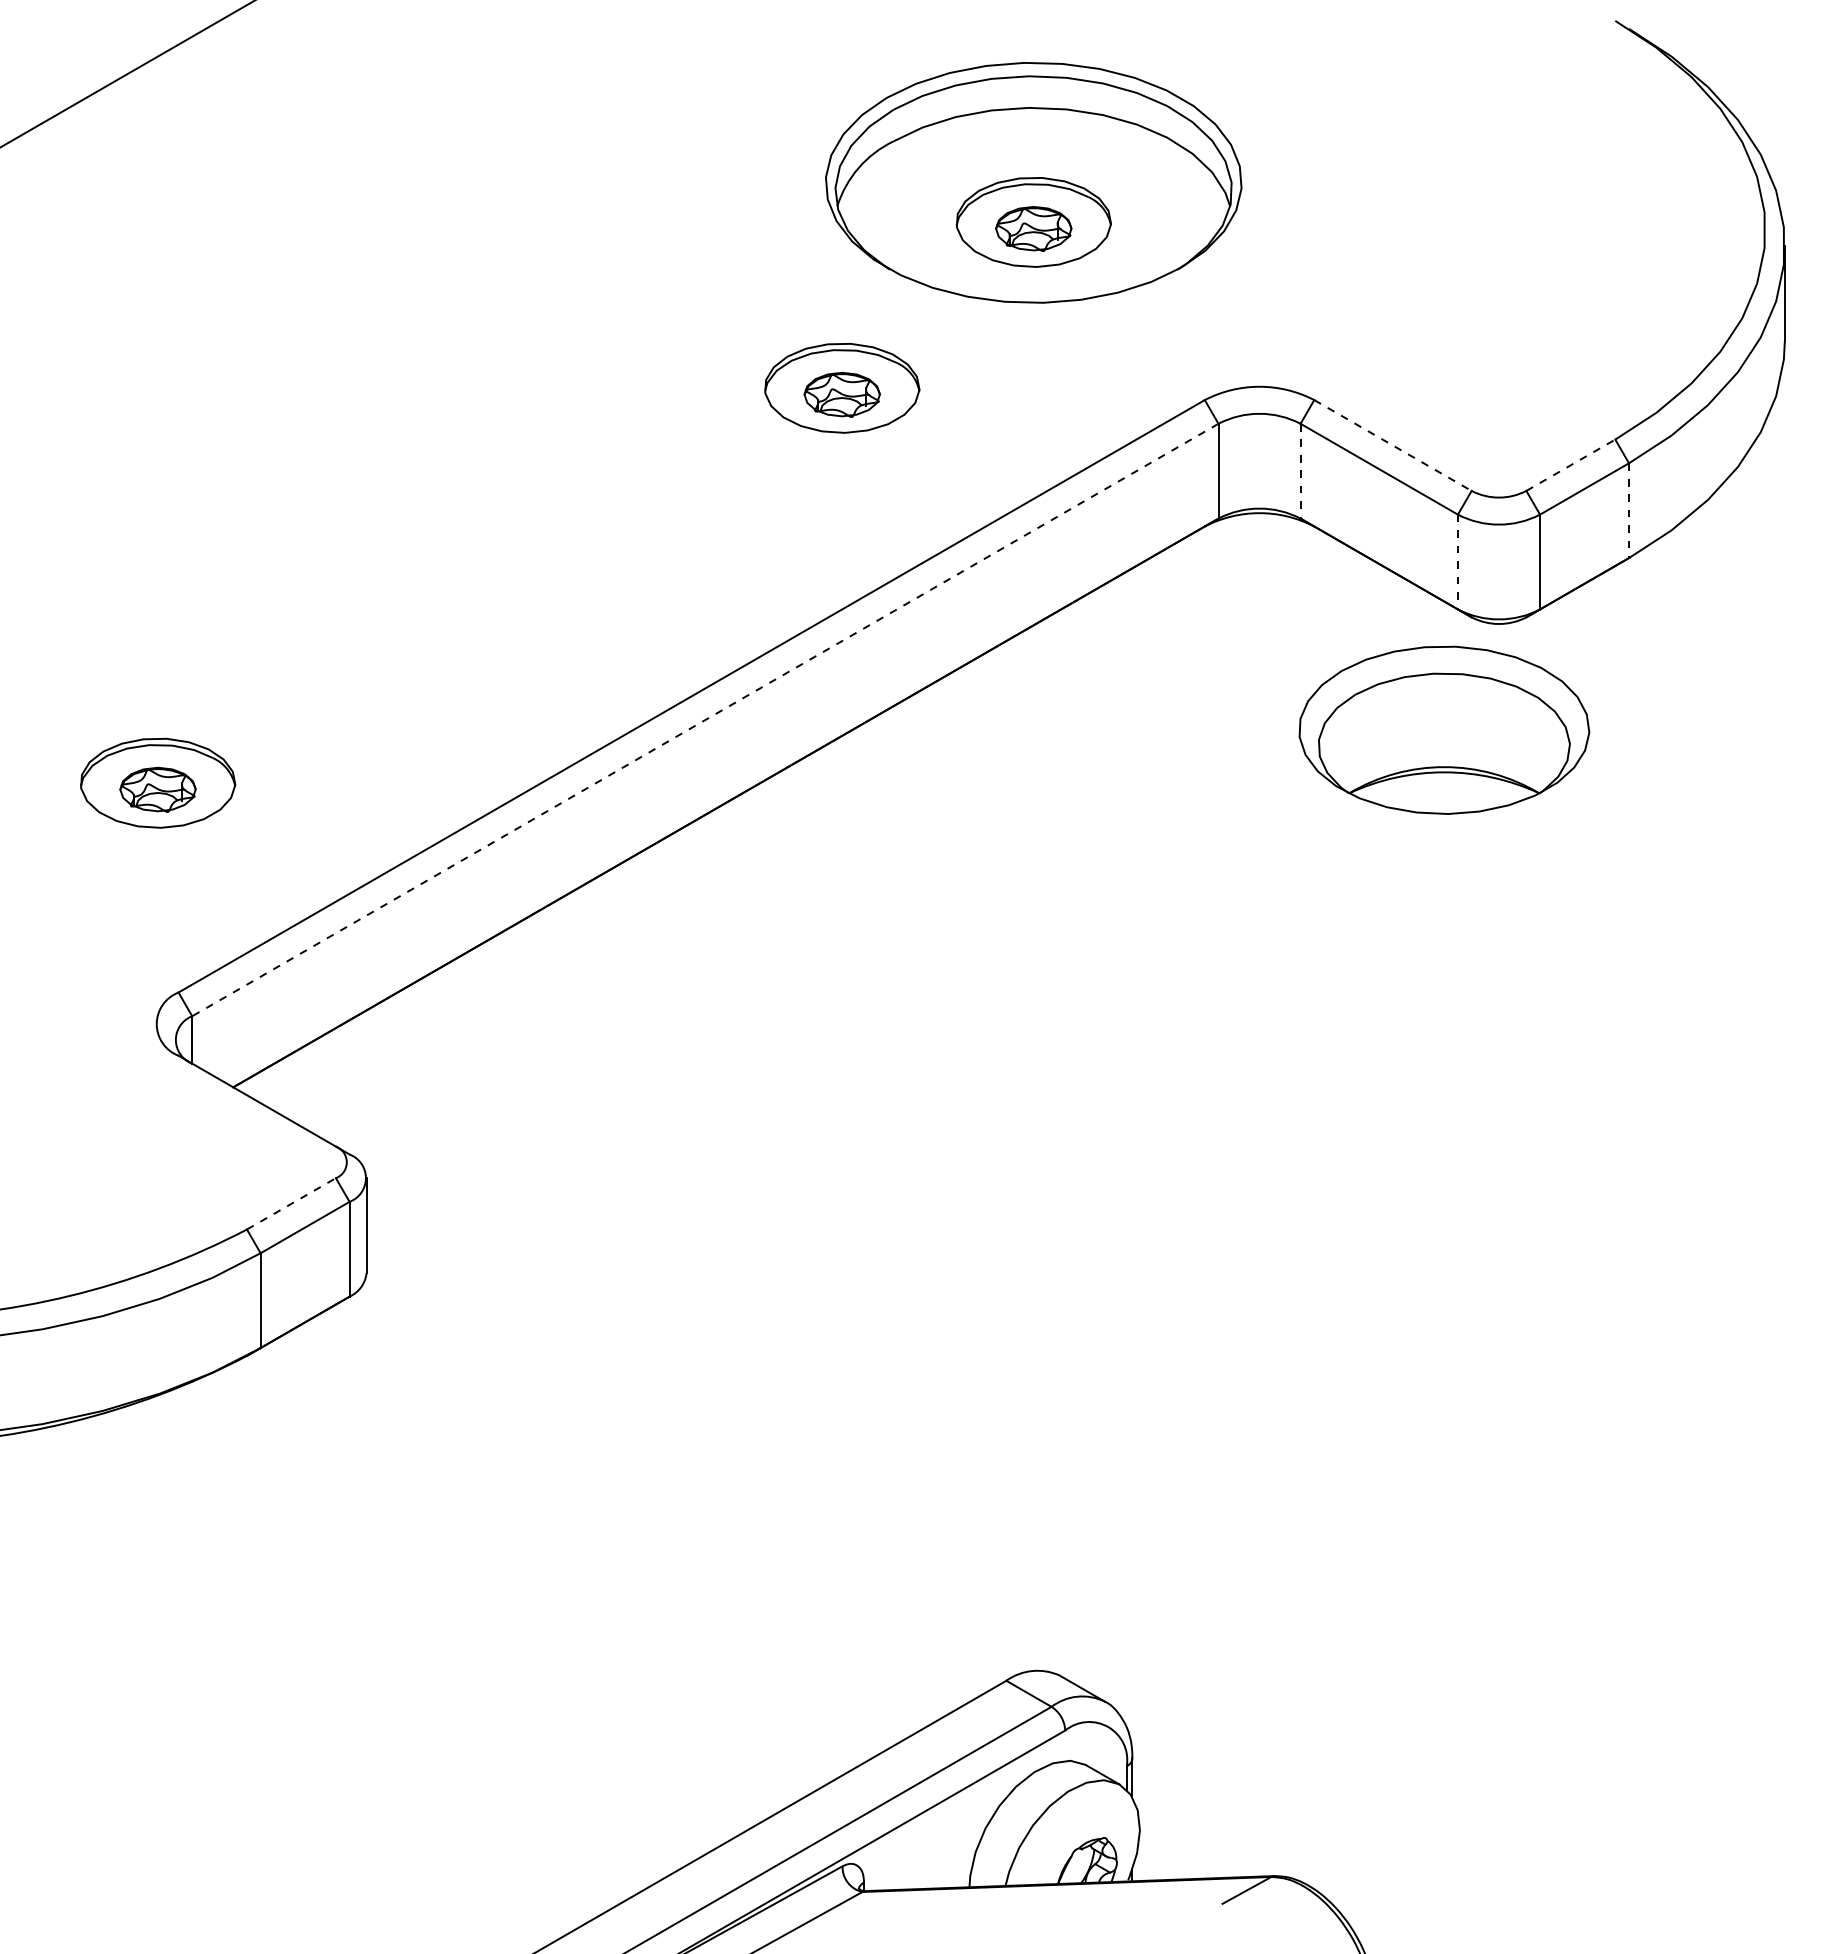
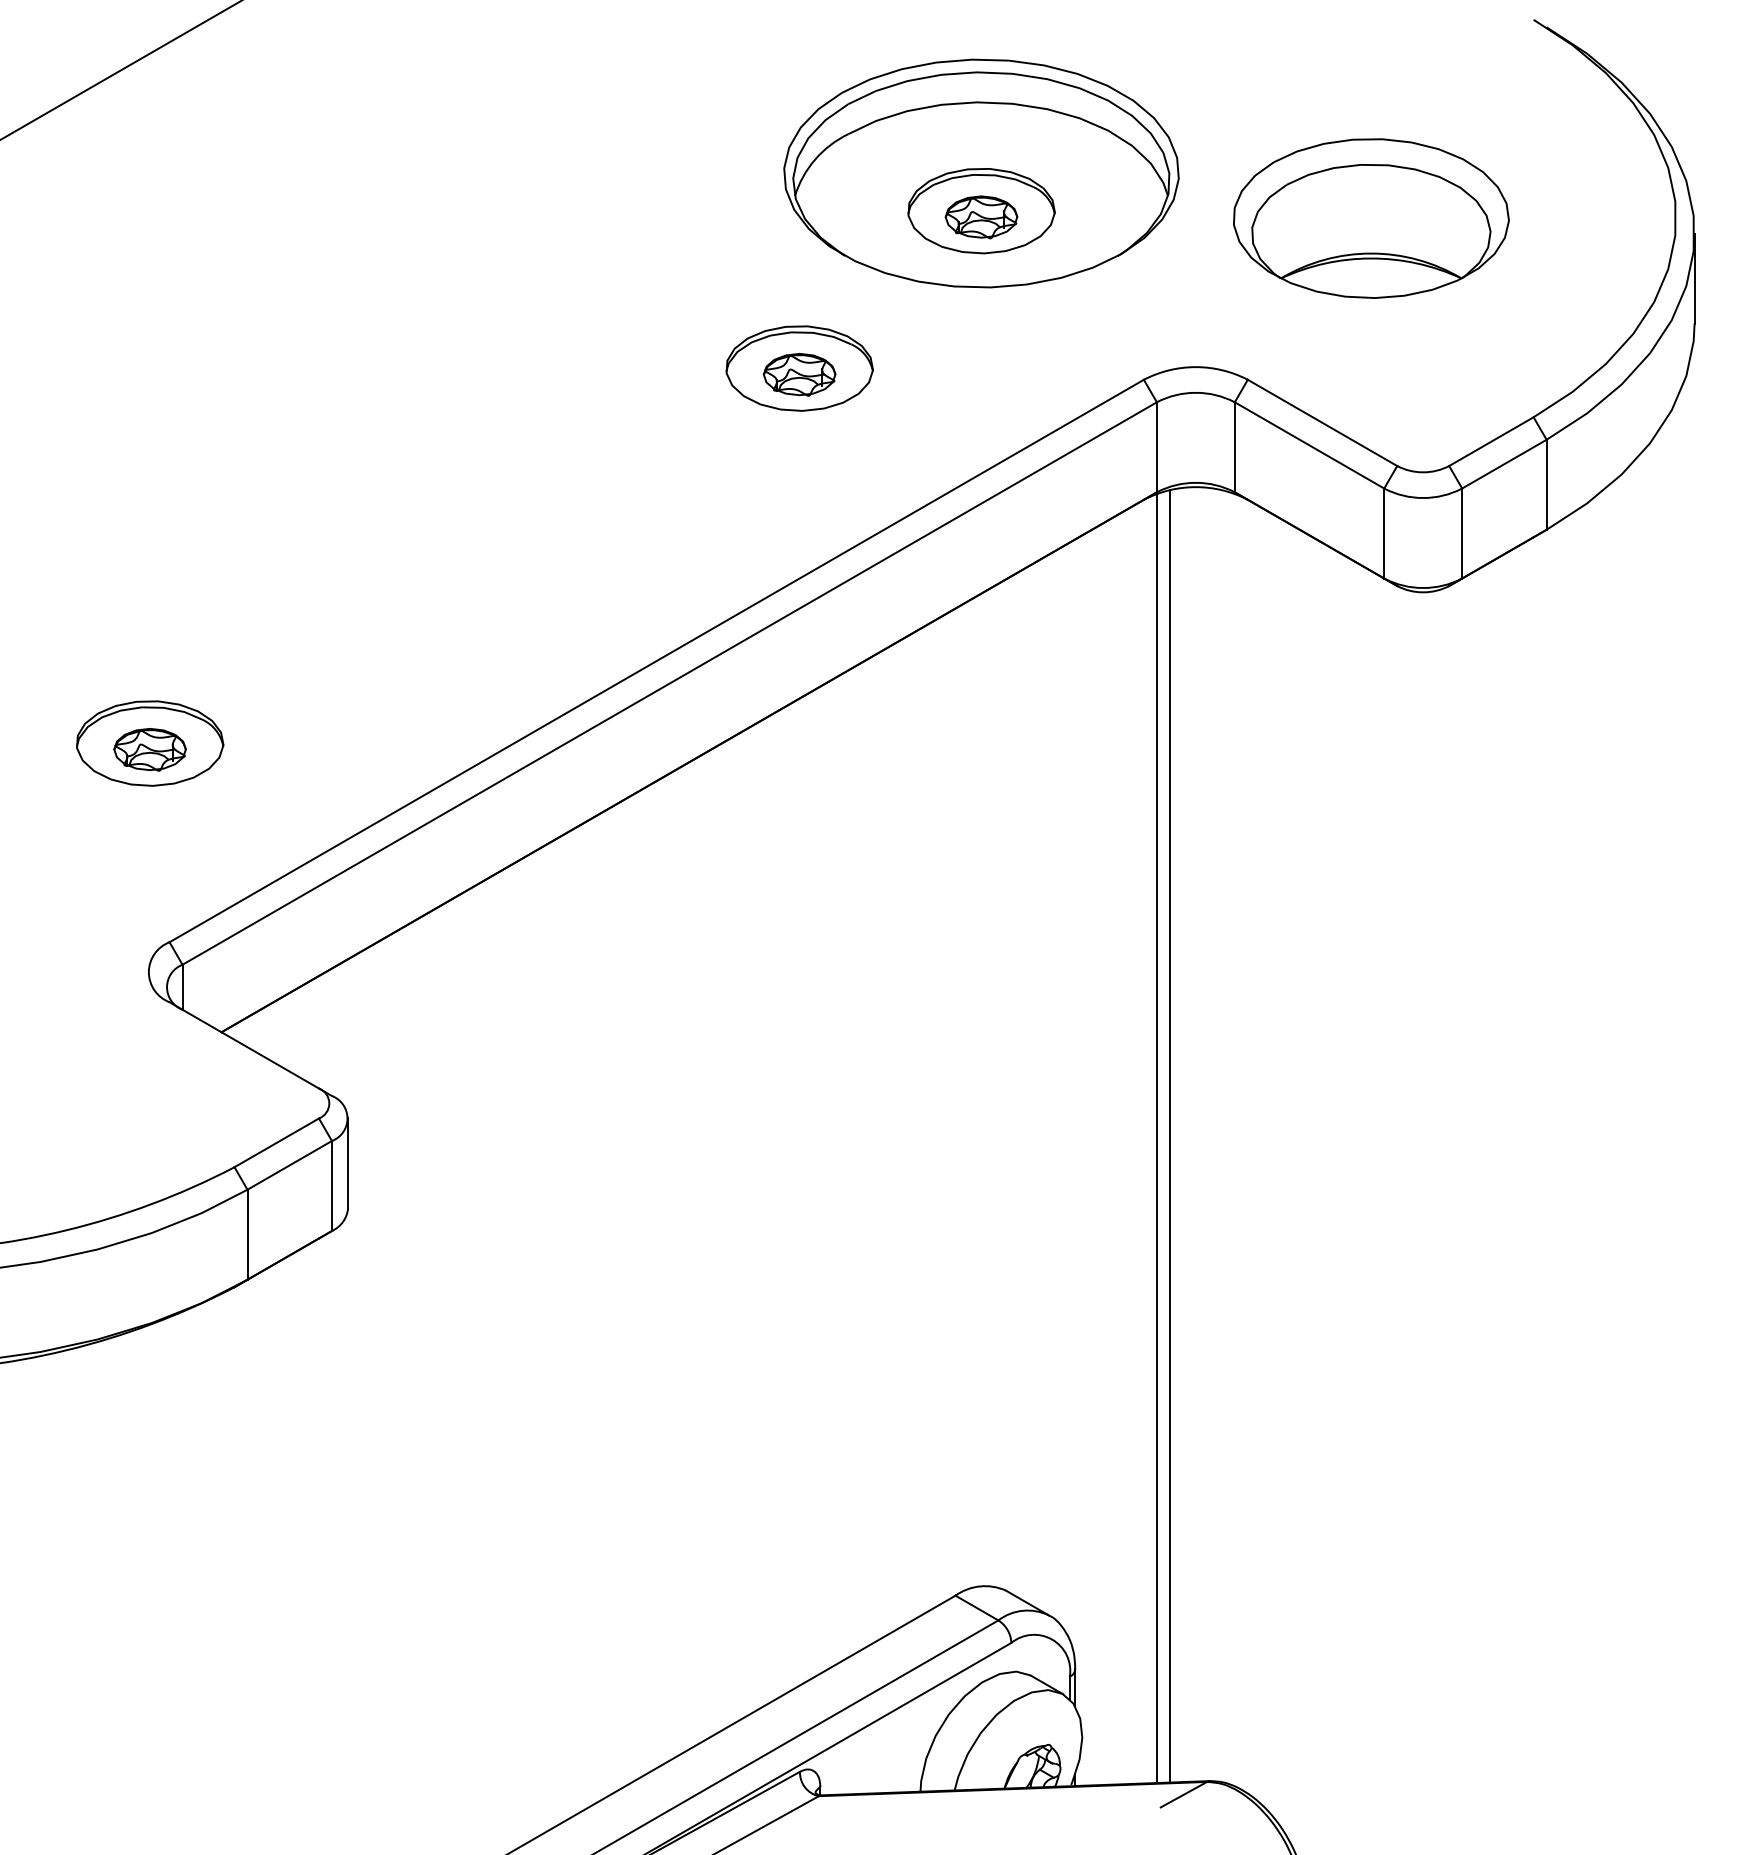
line: (1392, 445) -> (1322, 422), dashed -> solid
line: (1571, 465) -> (1492, 441), dashed -> solid
line: (1300, 471) -> (1234, 447), dashed -> solid
line: (1629, 511) -> (1547, 485), dashed -> solid
line: (1457, 562) -> (1383, 533), dashed -> solid
line: (704, 720) -> (668, 683), dashed -> solid
part: (1444, 729) -> (1371, 217), moved
line: (1232, 1196) -> (1170, 1135), added
line: (1218, 1199) -> (1156, 1138), added
line: (291, 1203) -> (276, 1142), dashed -> solid

